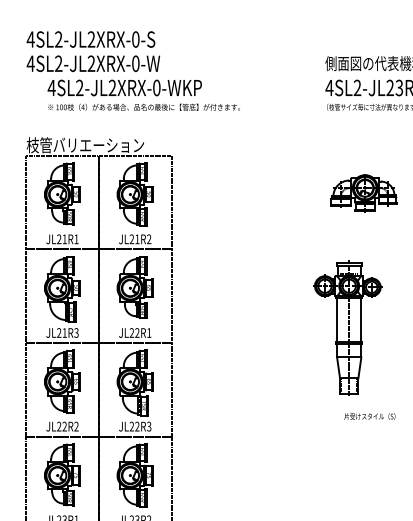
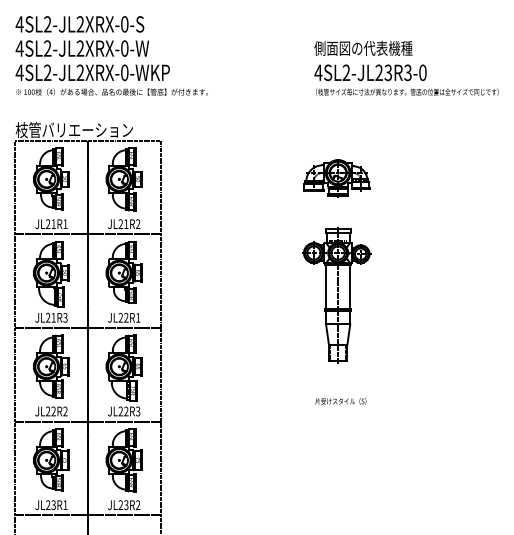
text: (143, 94) -> (111, 79), moved
part: (363, 193) -> (336, 178), moved
part: (347, 328) -> (336, 295), moved
text: (369, 416) -> (340, 401), moved

